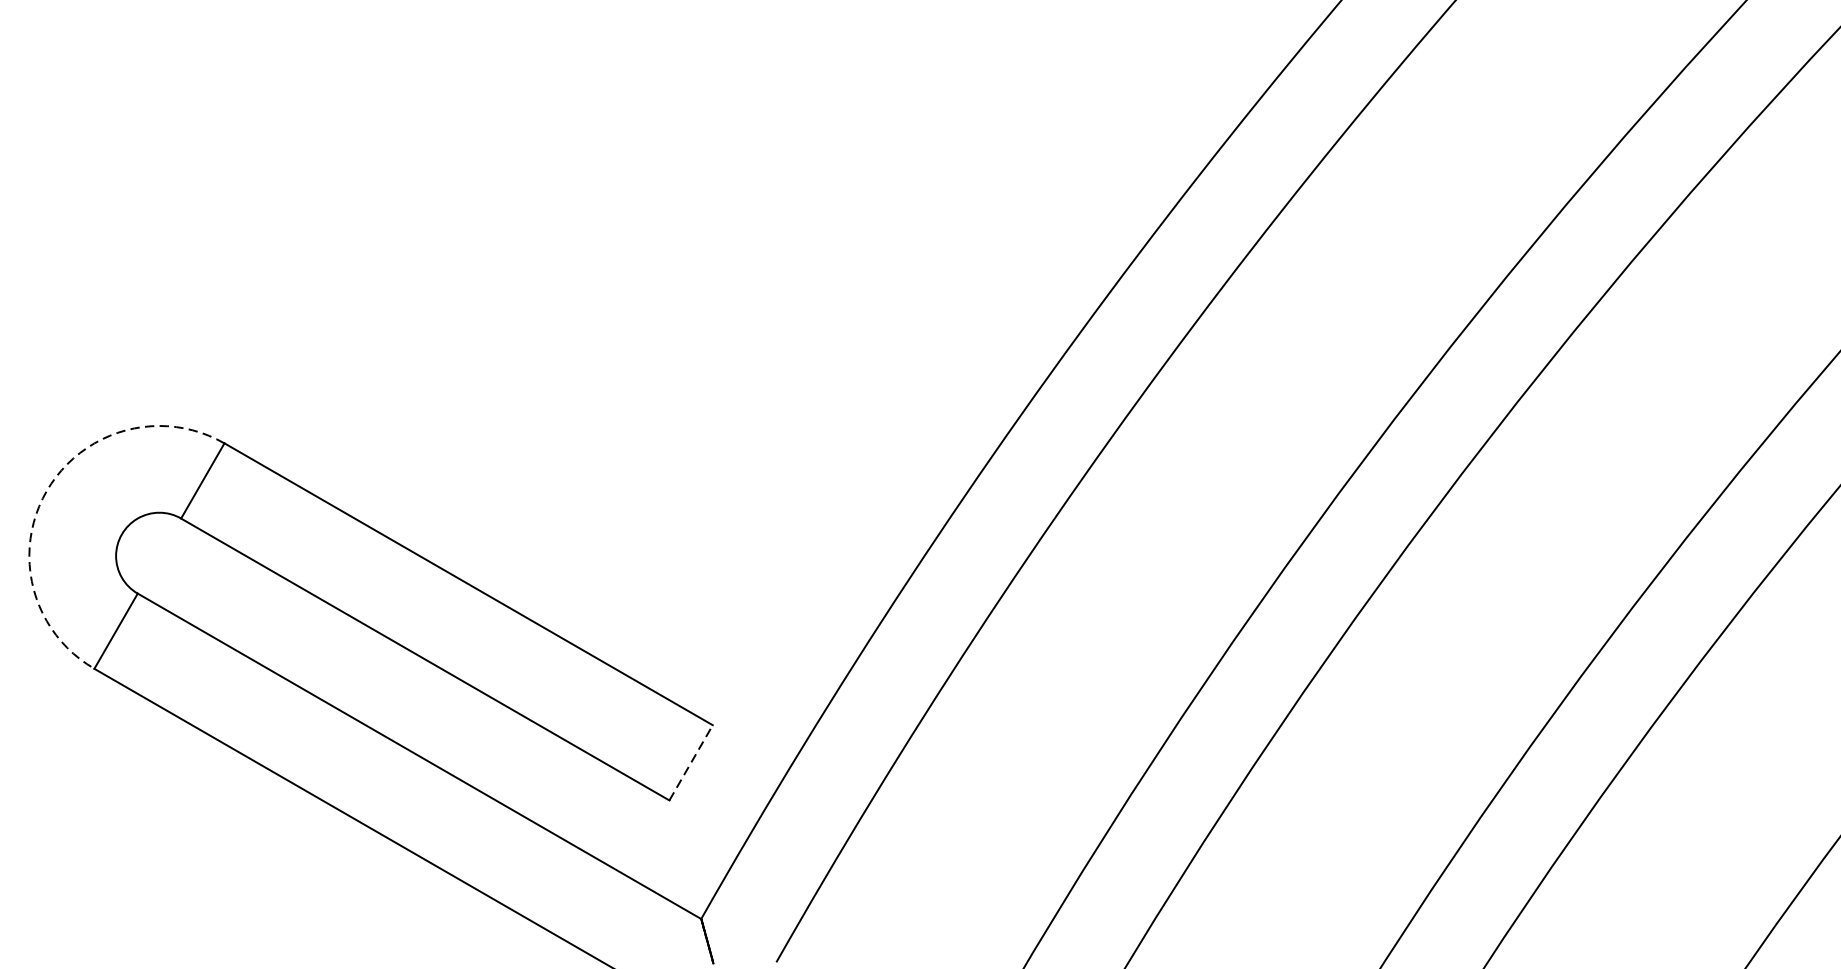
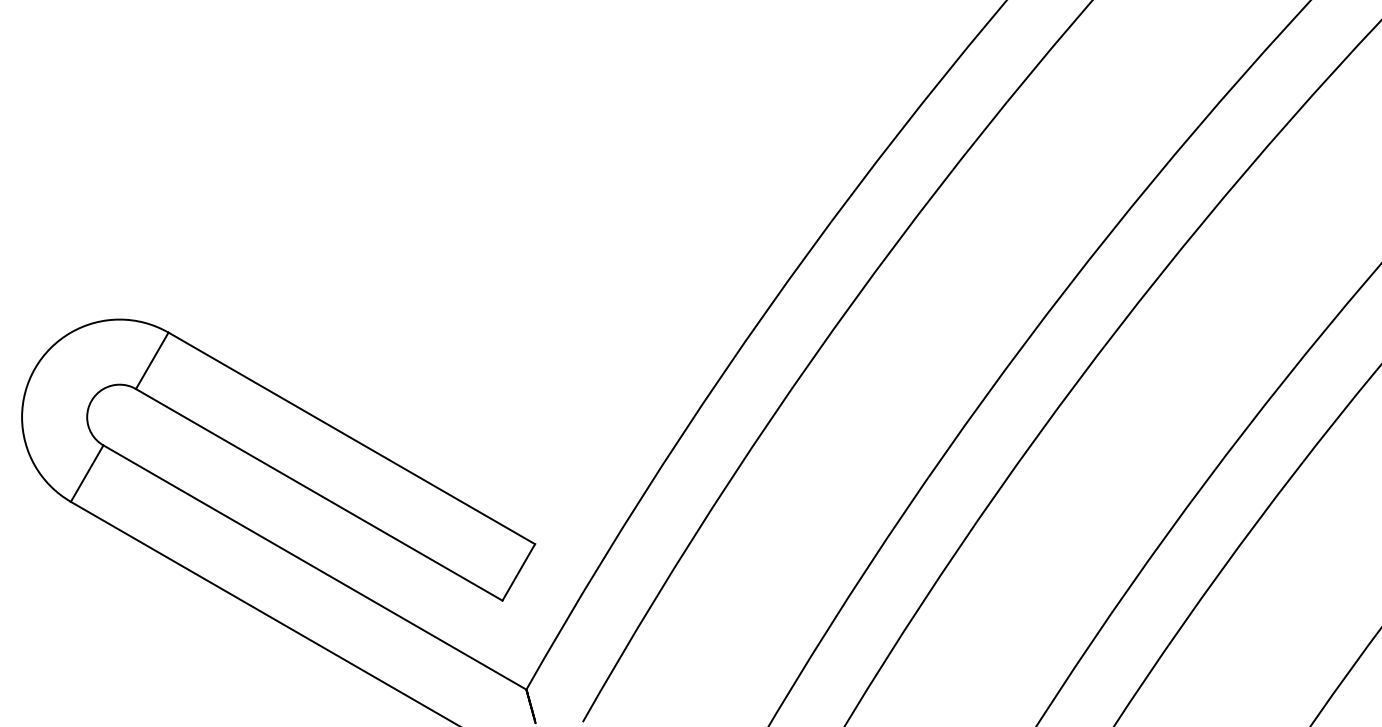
arc: (47, 491) -> (35, 368), dashed -> solid
line: (690, 762) -> (518, 572), dashed -> solid

